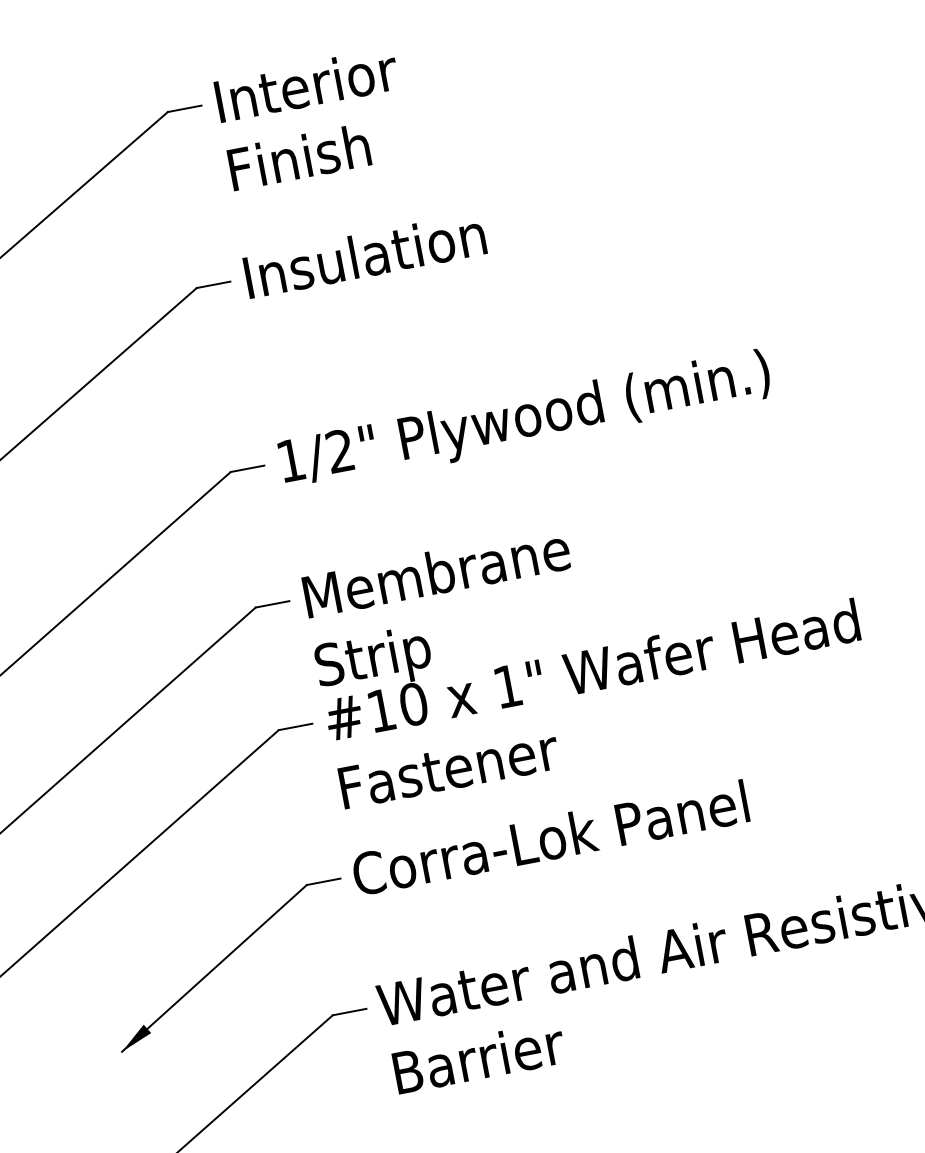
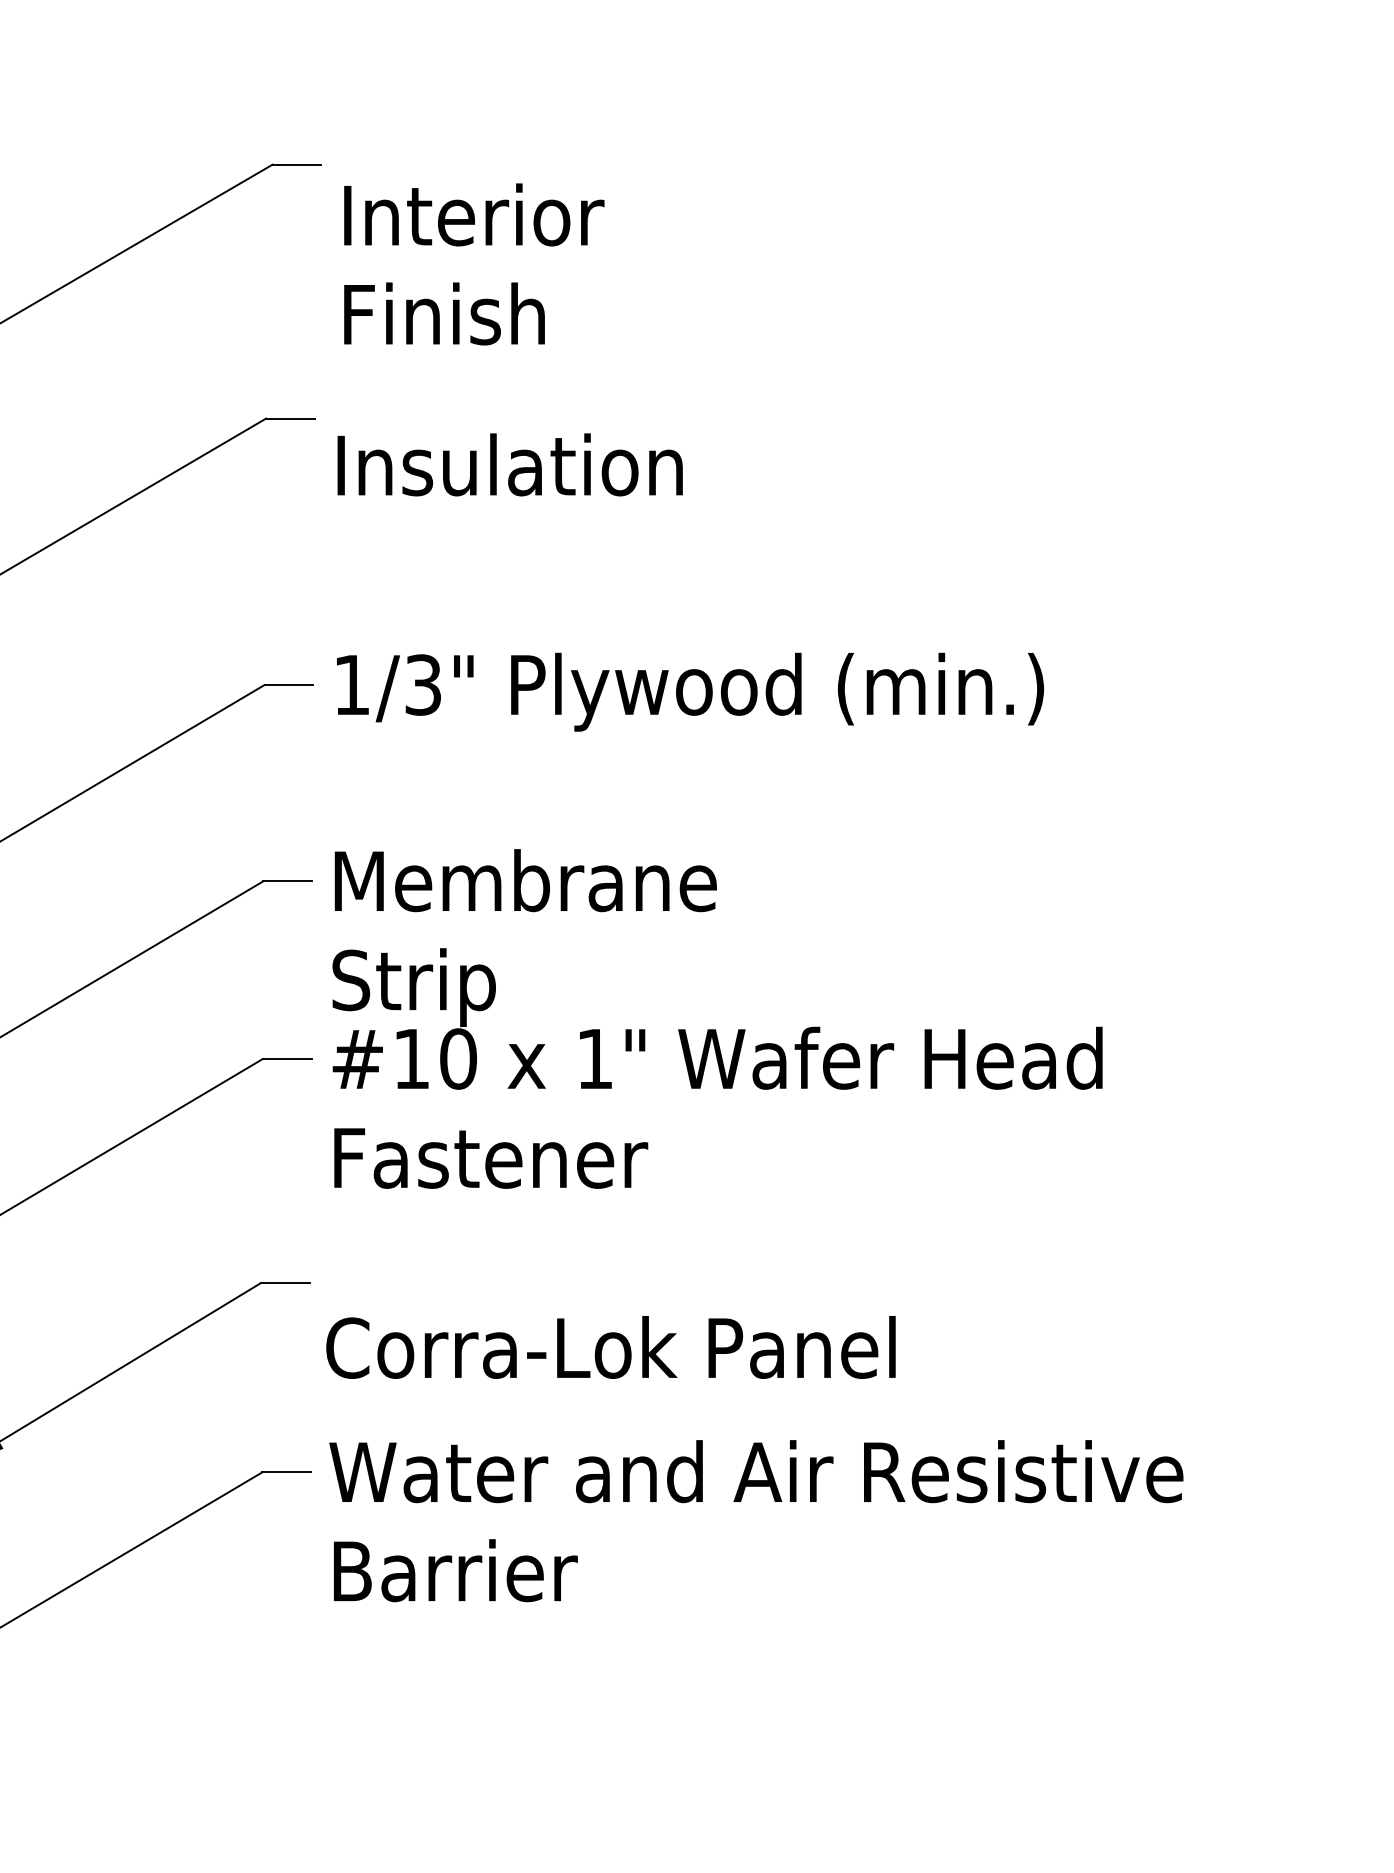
text: (313, 119) -> (474, 264), moved
text: (364, 255) -> (509, 464), moved
text: (339, 450) -> (422, 684), 1/2" -> 1/3"
text: (550, 838) -> (610, 1347), moved

